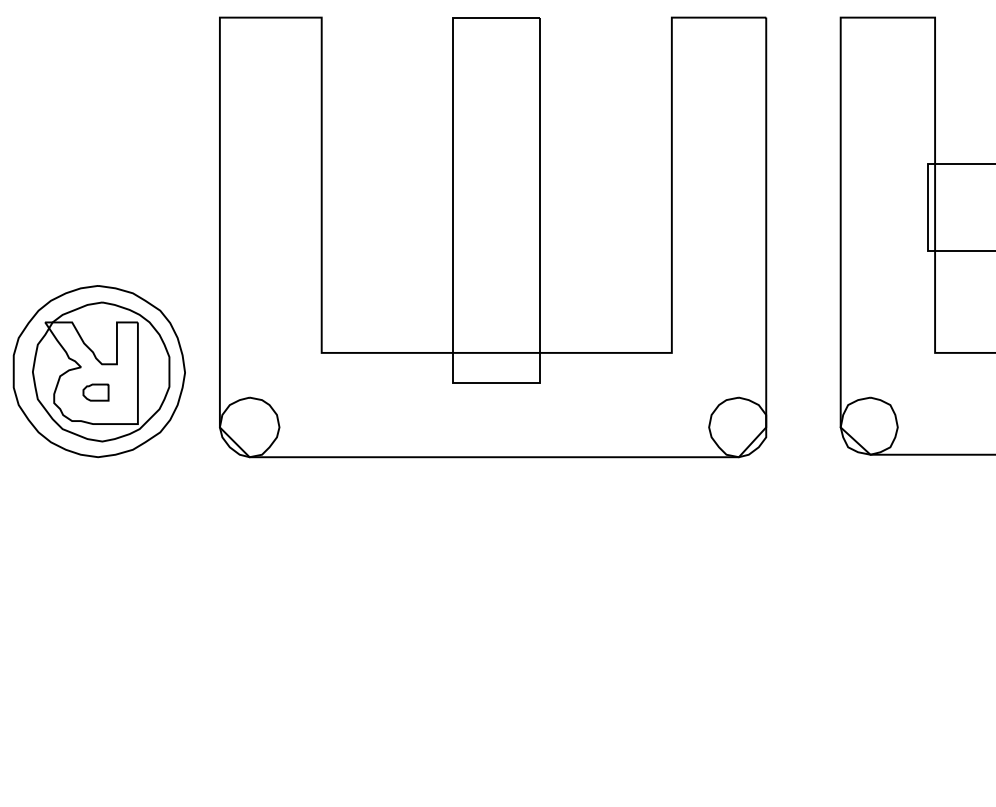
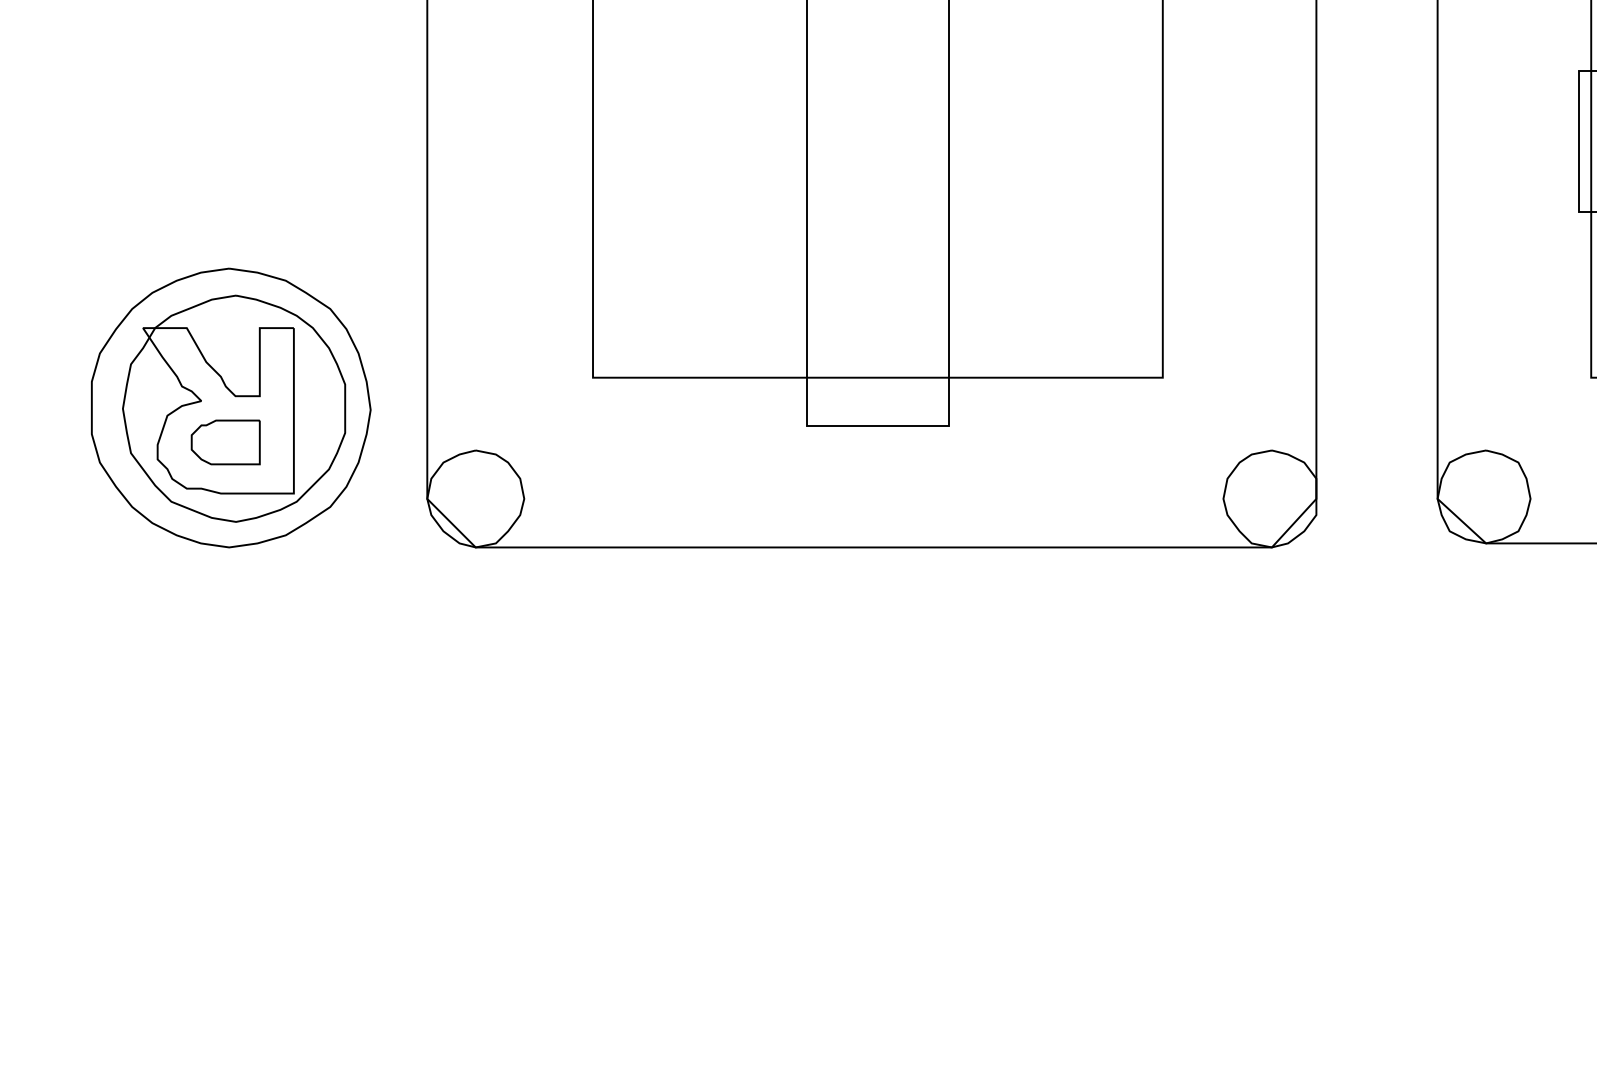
part: (95, 392) -> (224, 442), size x1.67

